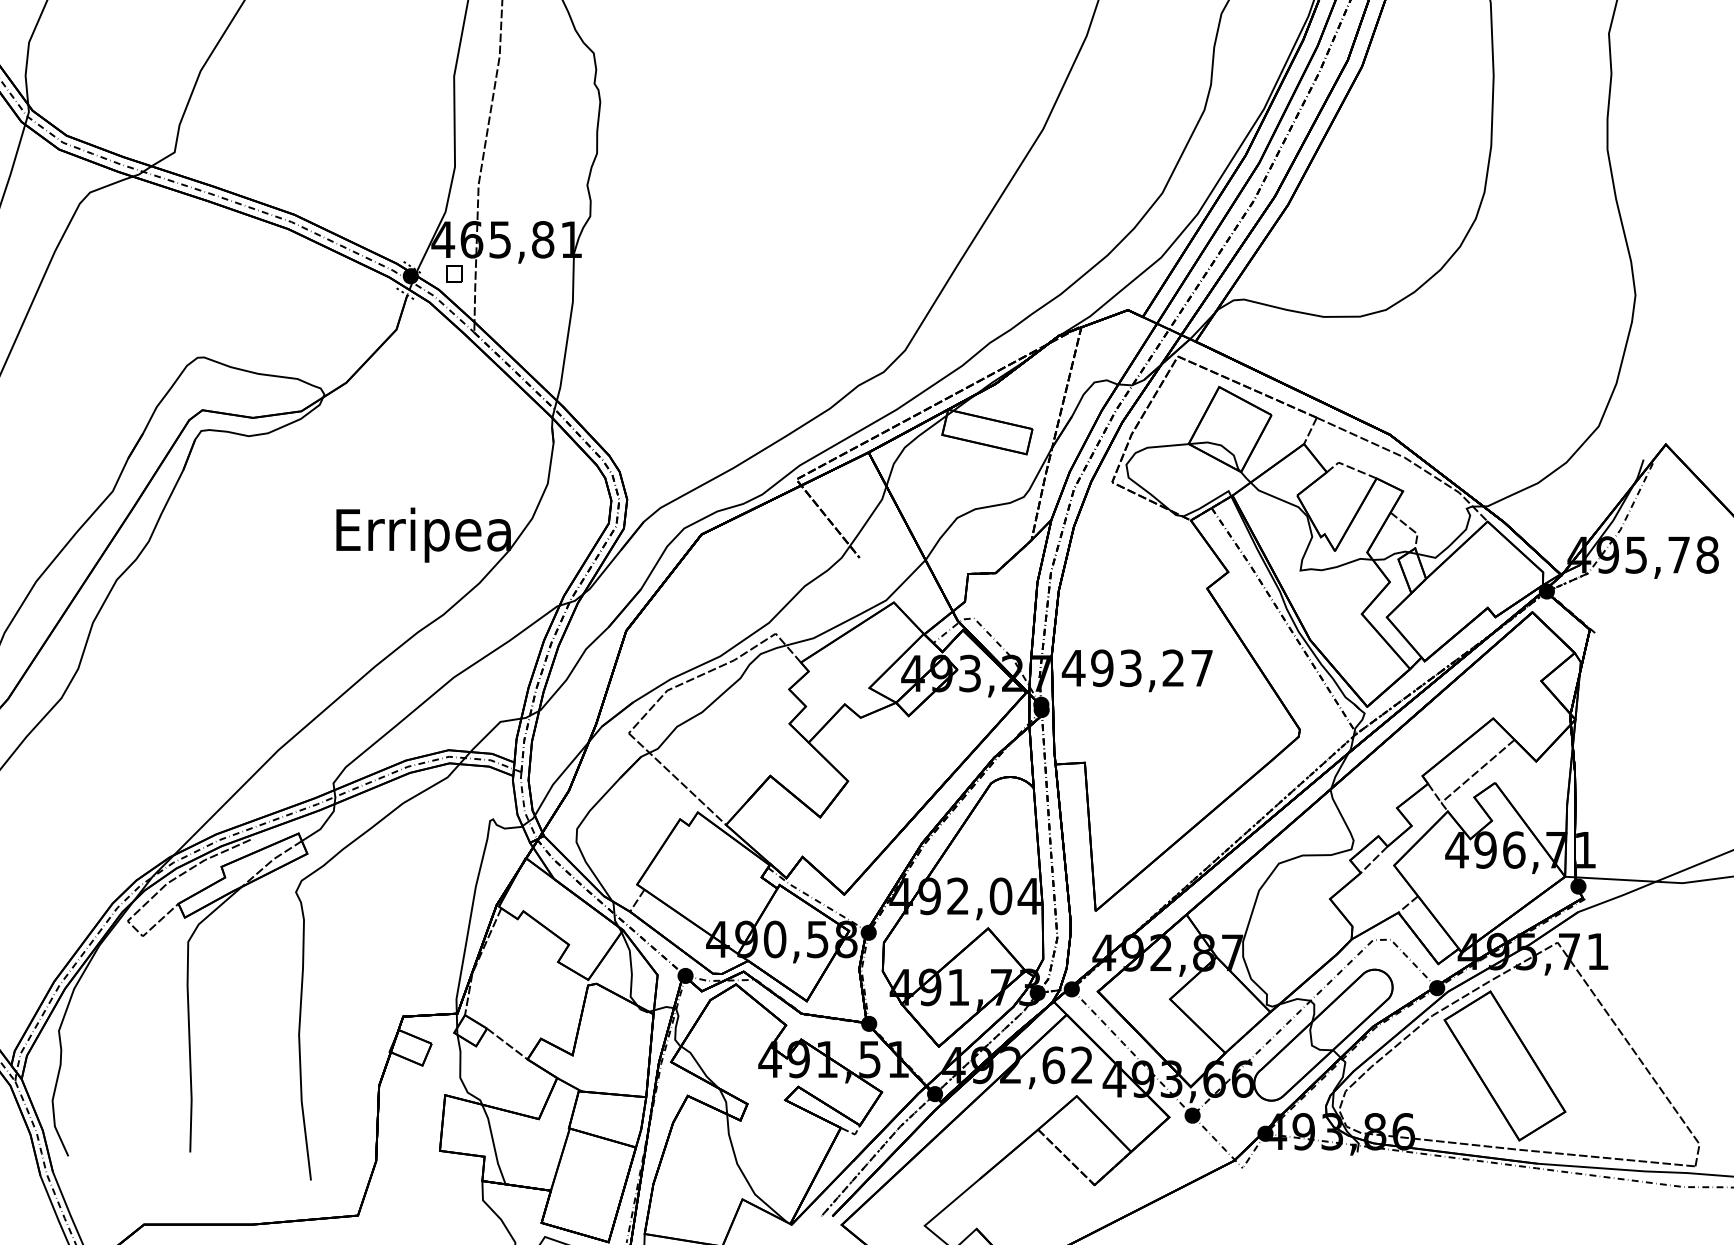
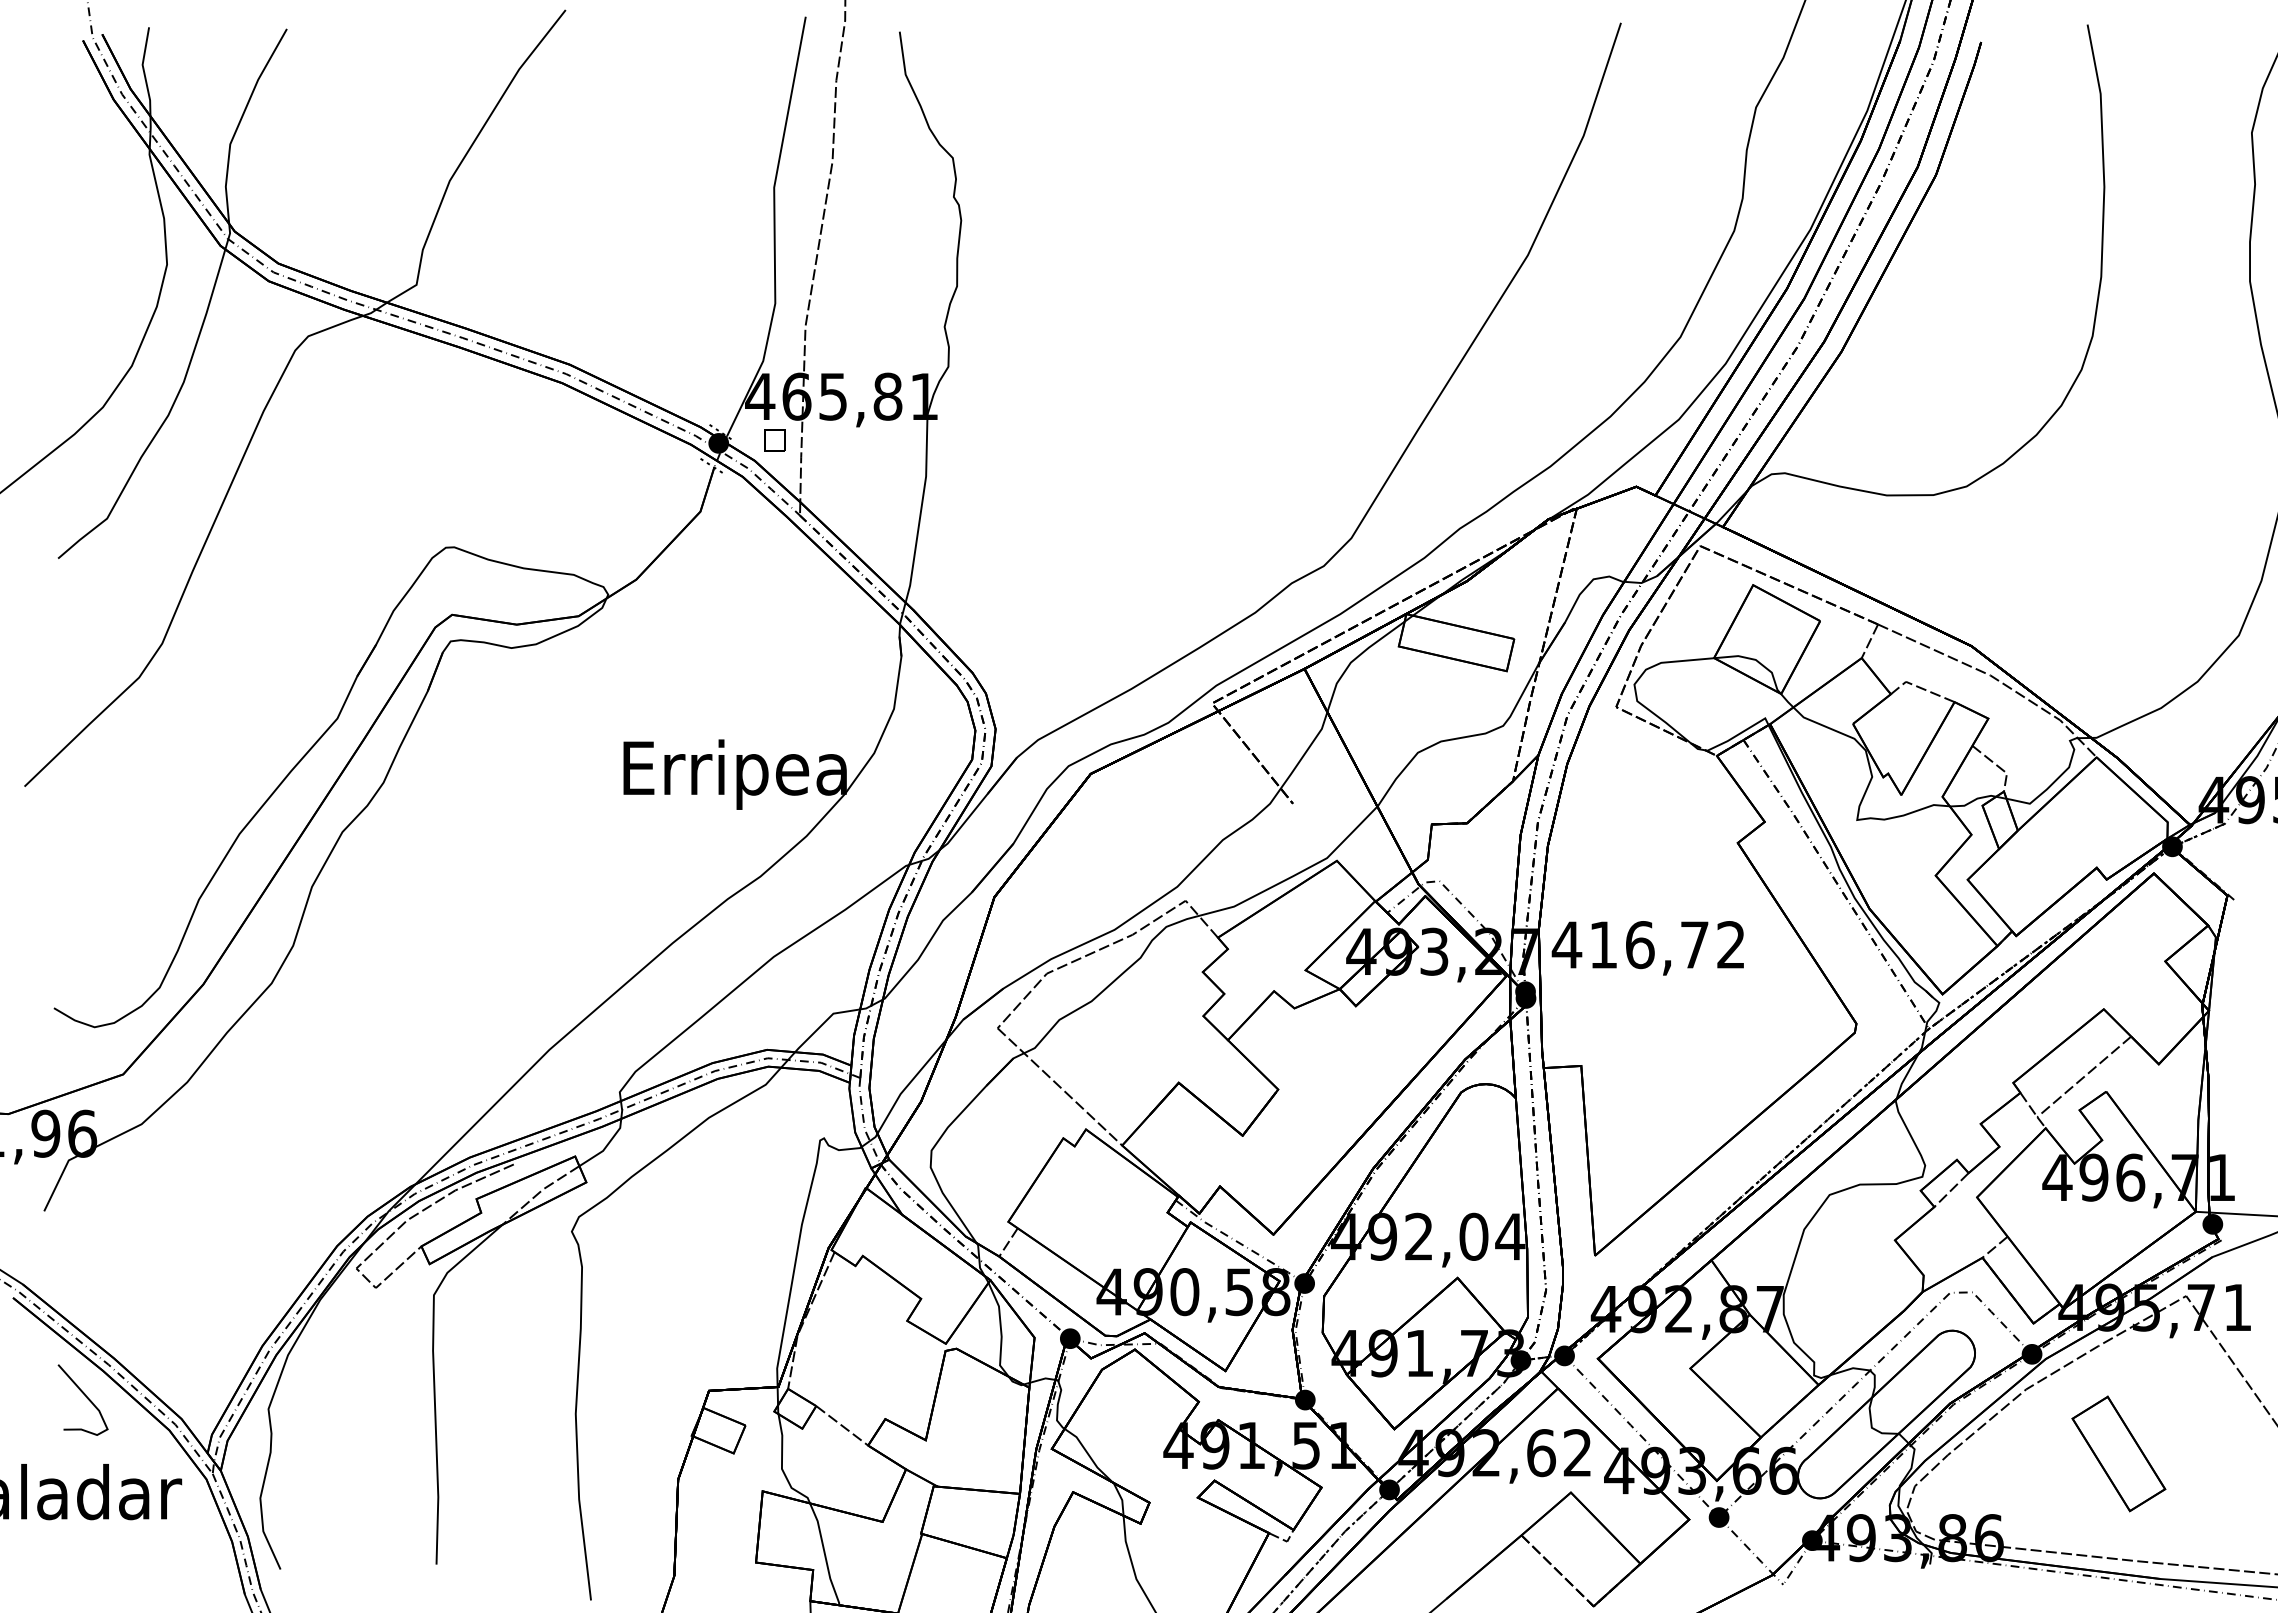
text: (1151, 668) -> (1666, 945), 493,27 -> 416,72
part: (1504, 1065) -> (2118, 1453), size x0.6

